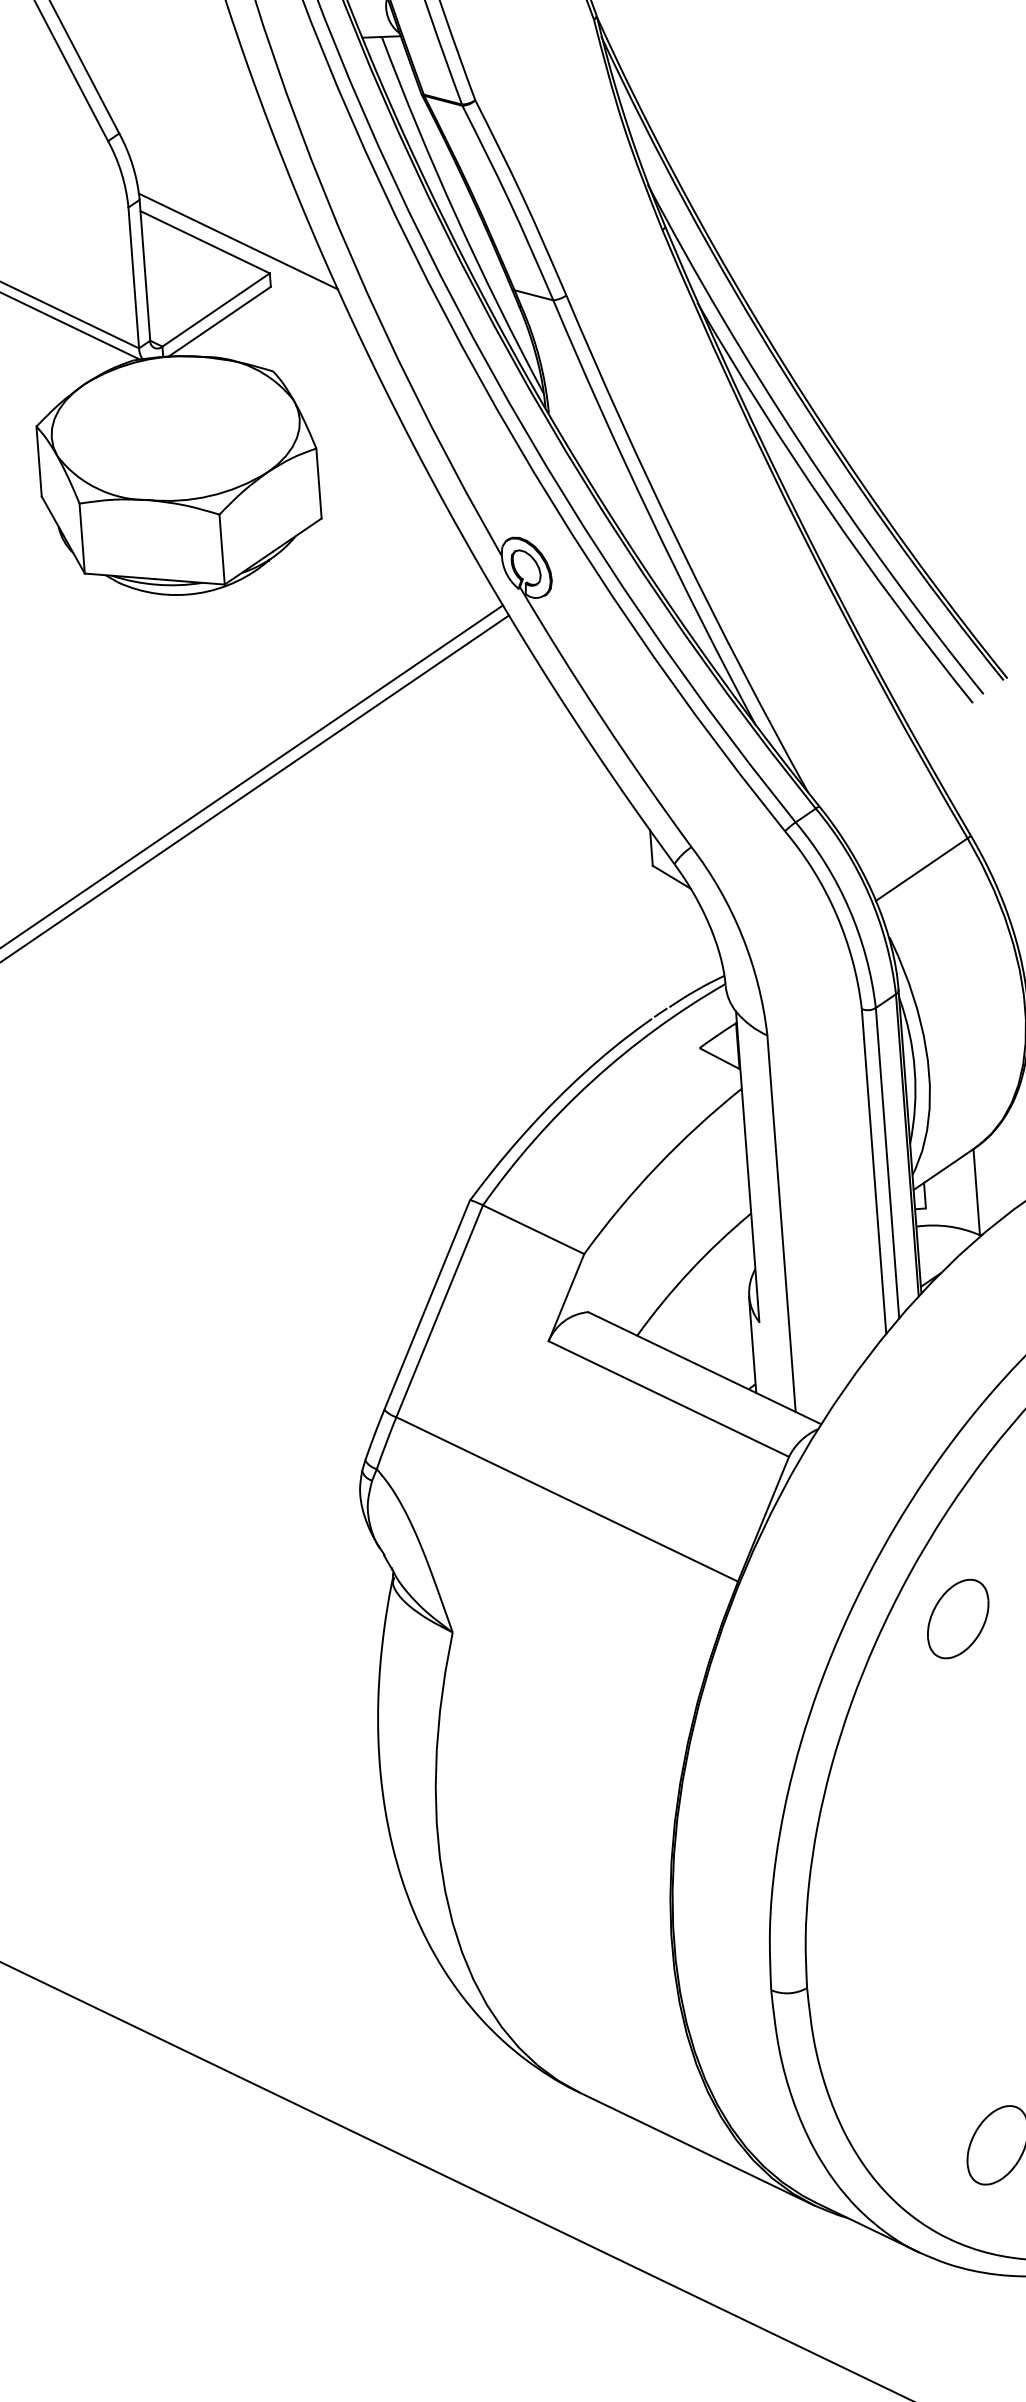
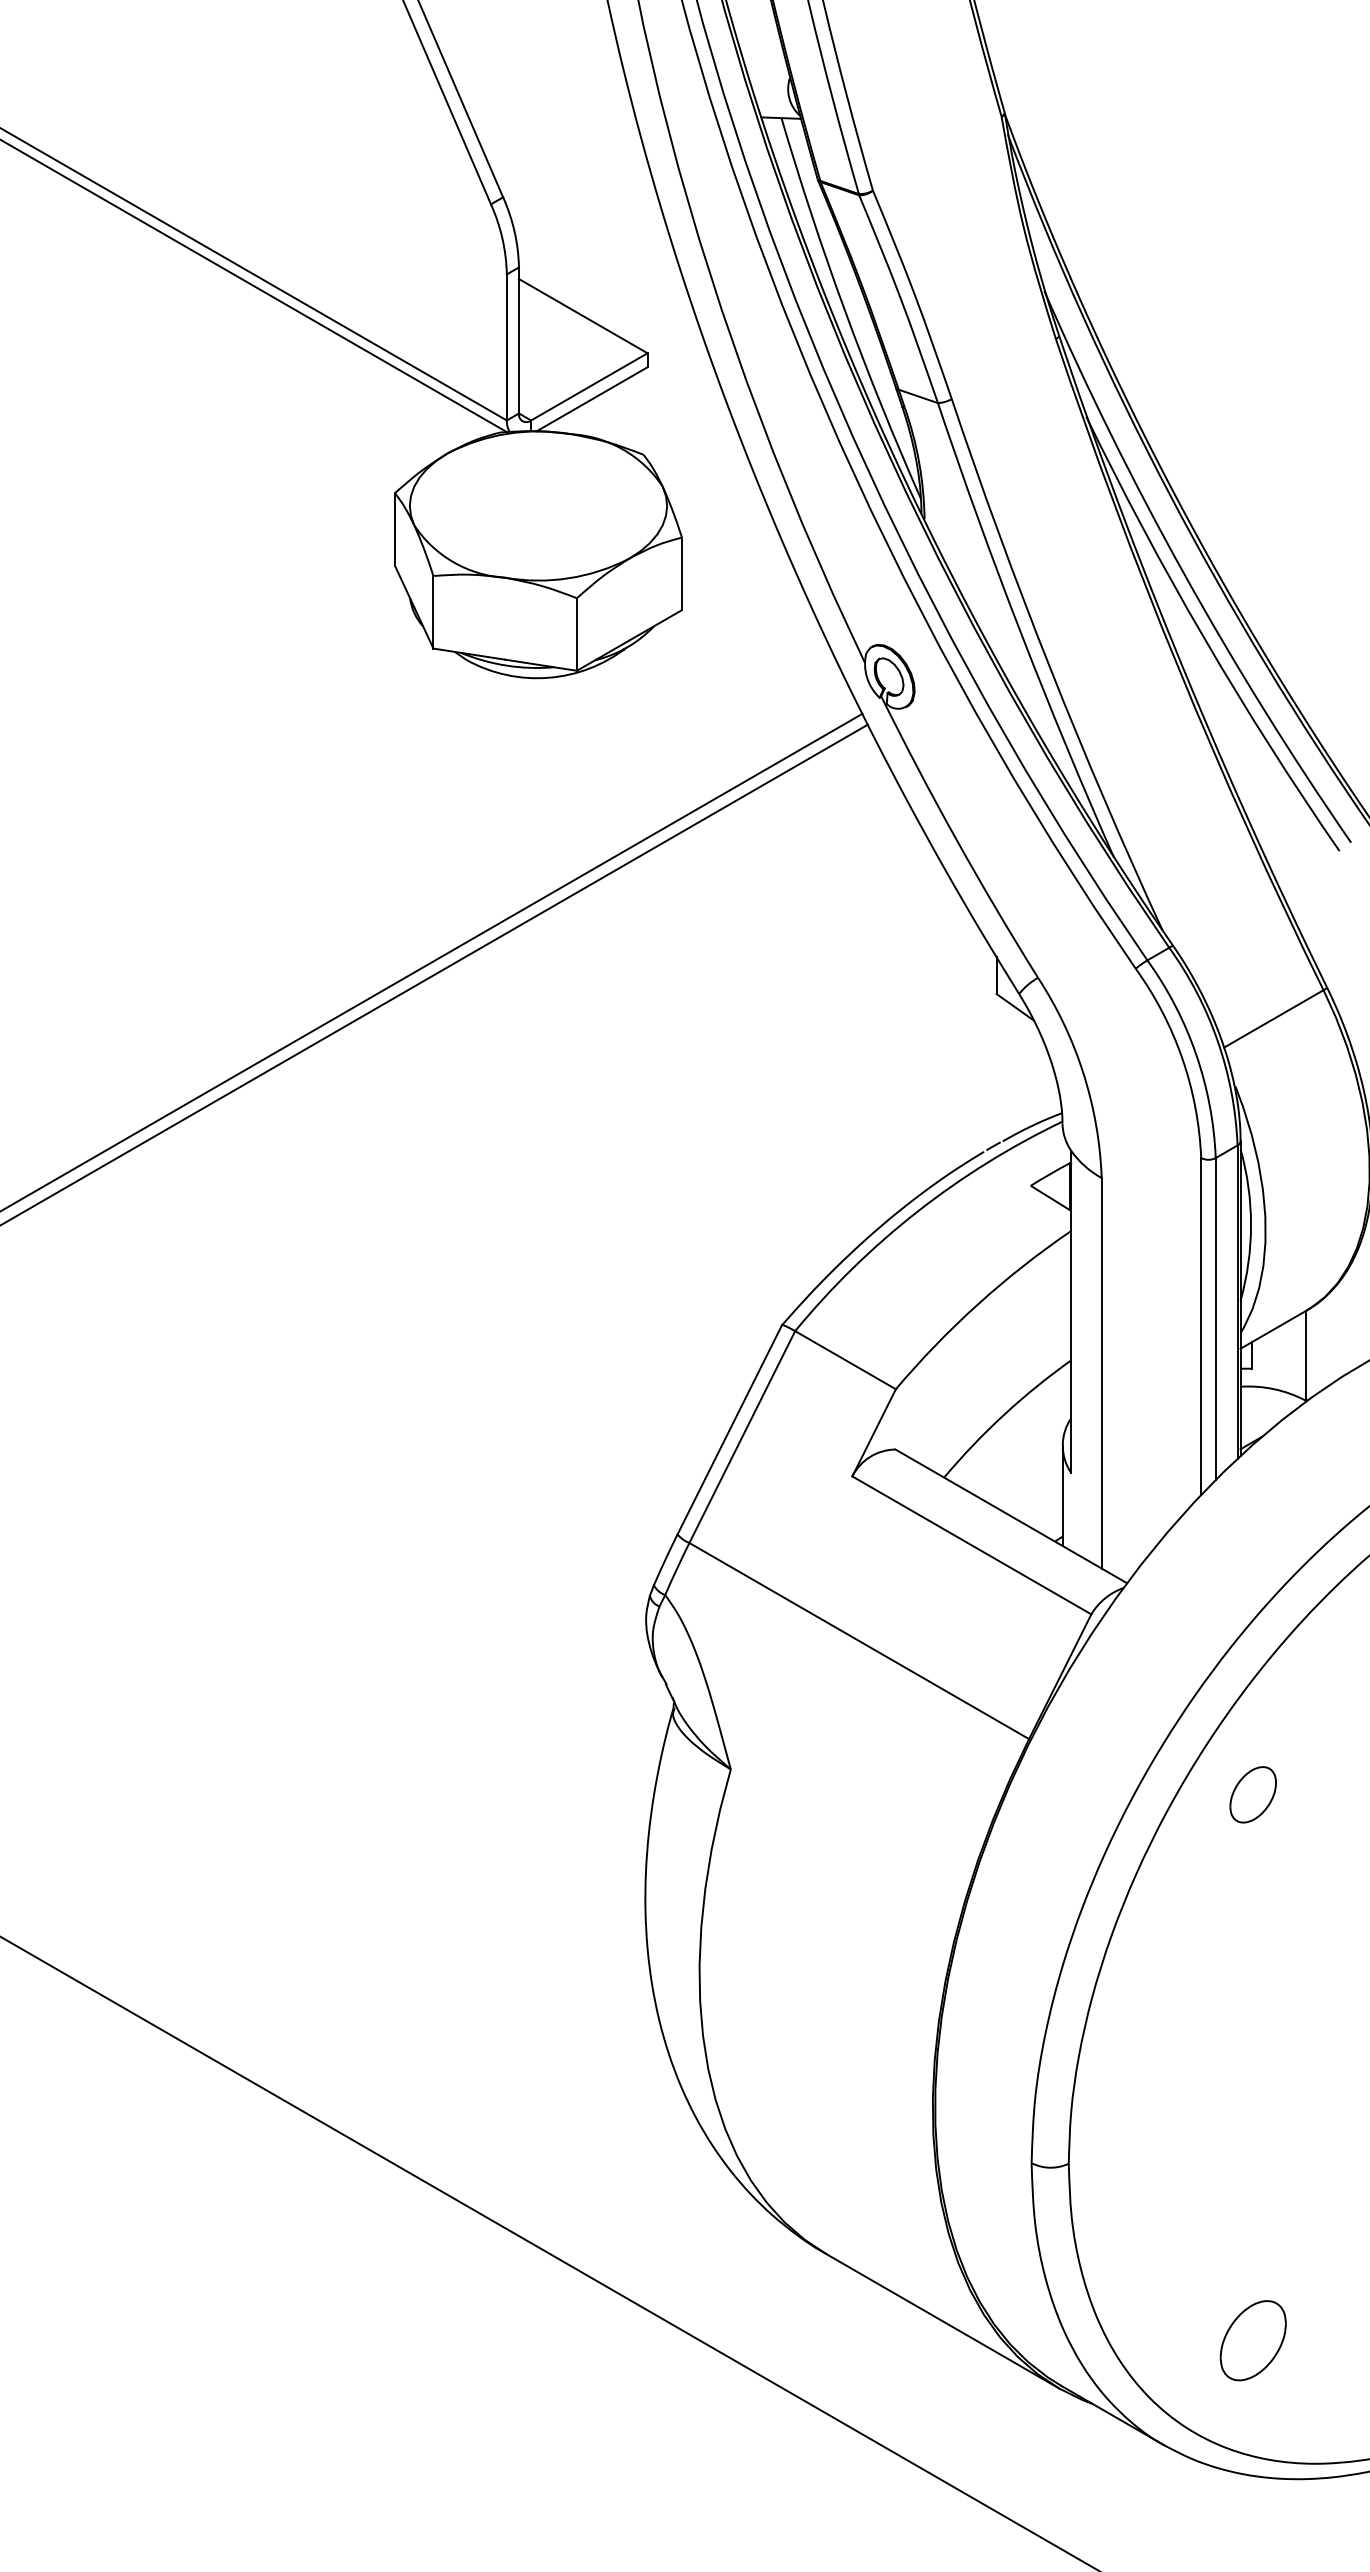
line: (238, 241) -> (617, 317), removed
part: (957, 1618) -> (1252, 1794), size x0.7

